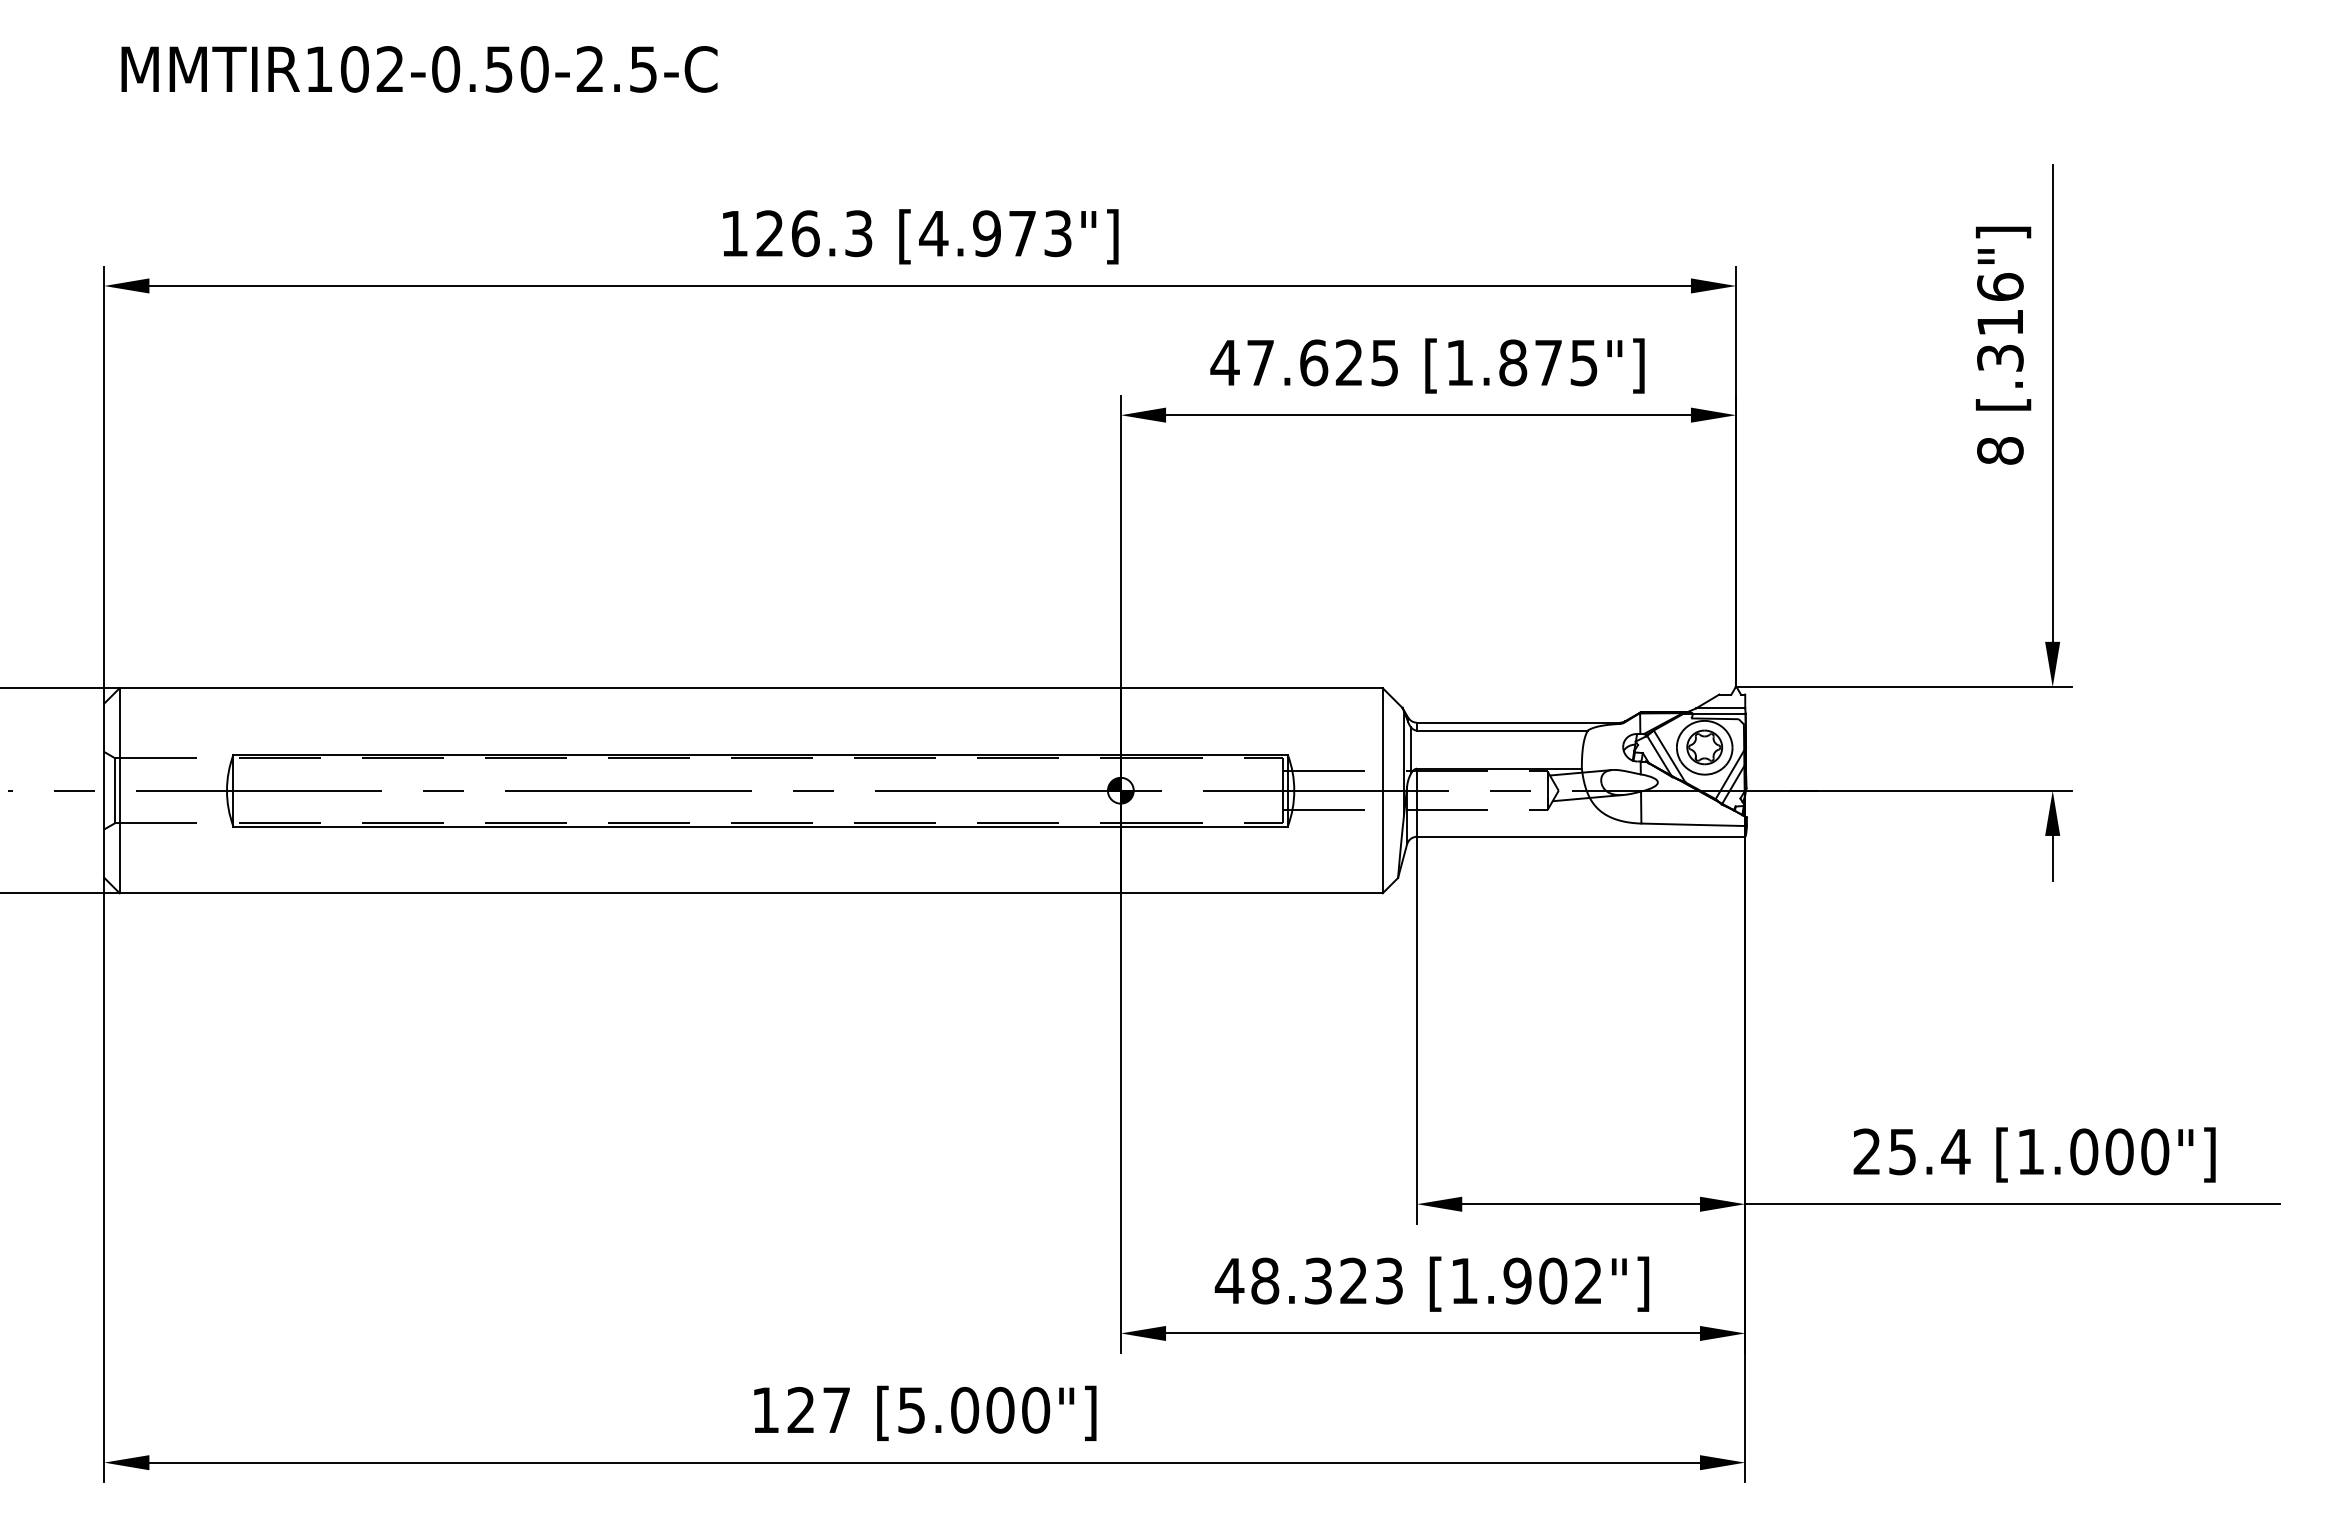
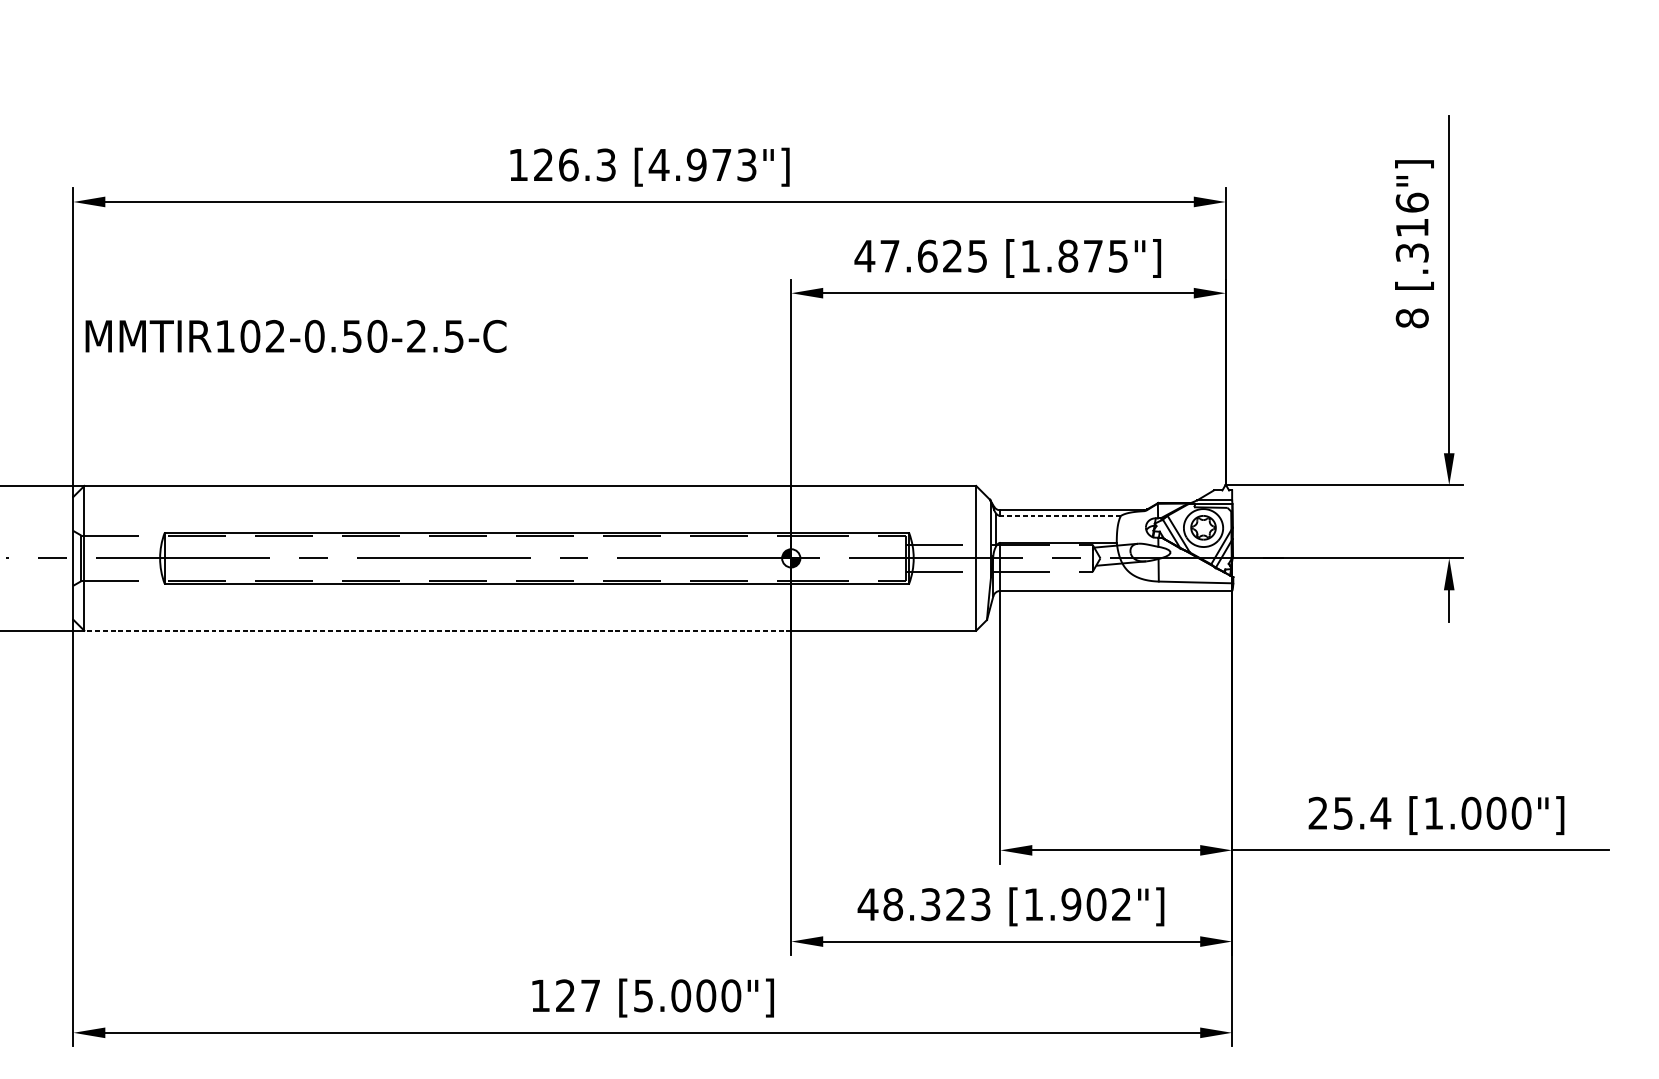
text: (419, 69) -> (296, 336), moved
line: (1501, 730) -> (1060, 515), solid -> dashed
line: (620, 893) -> (437, 630), solid -> dashed

